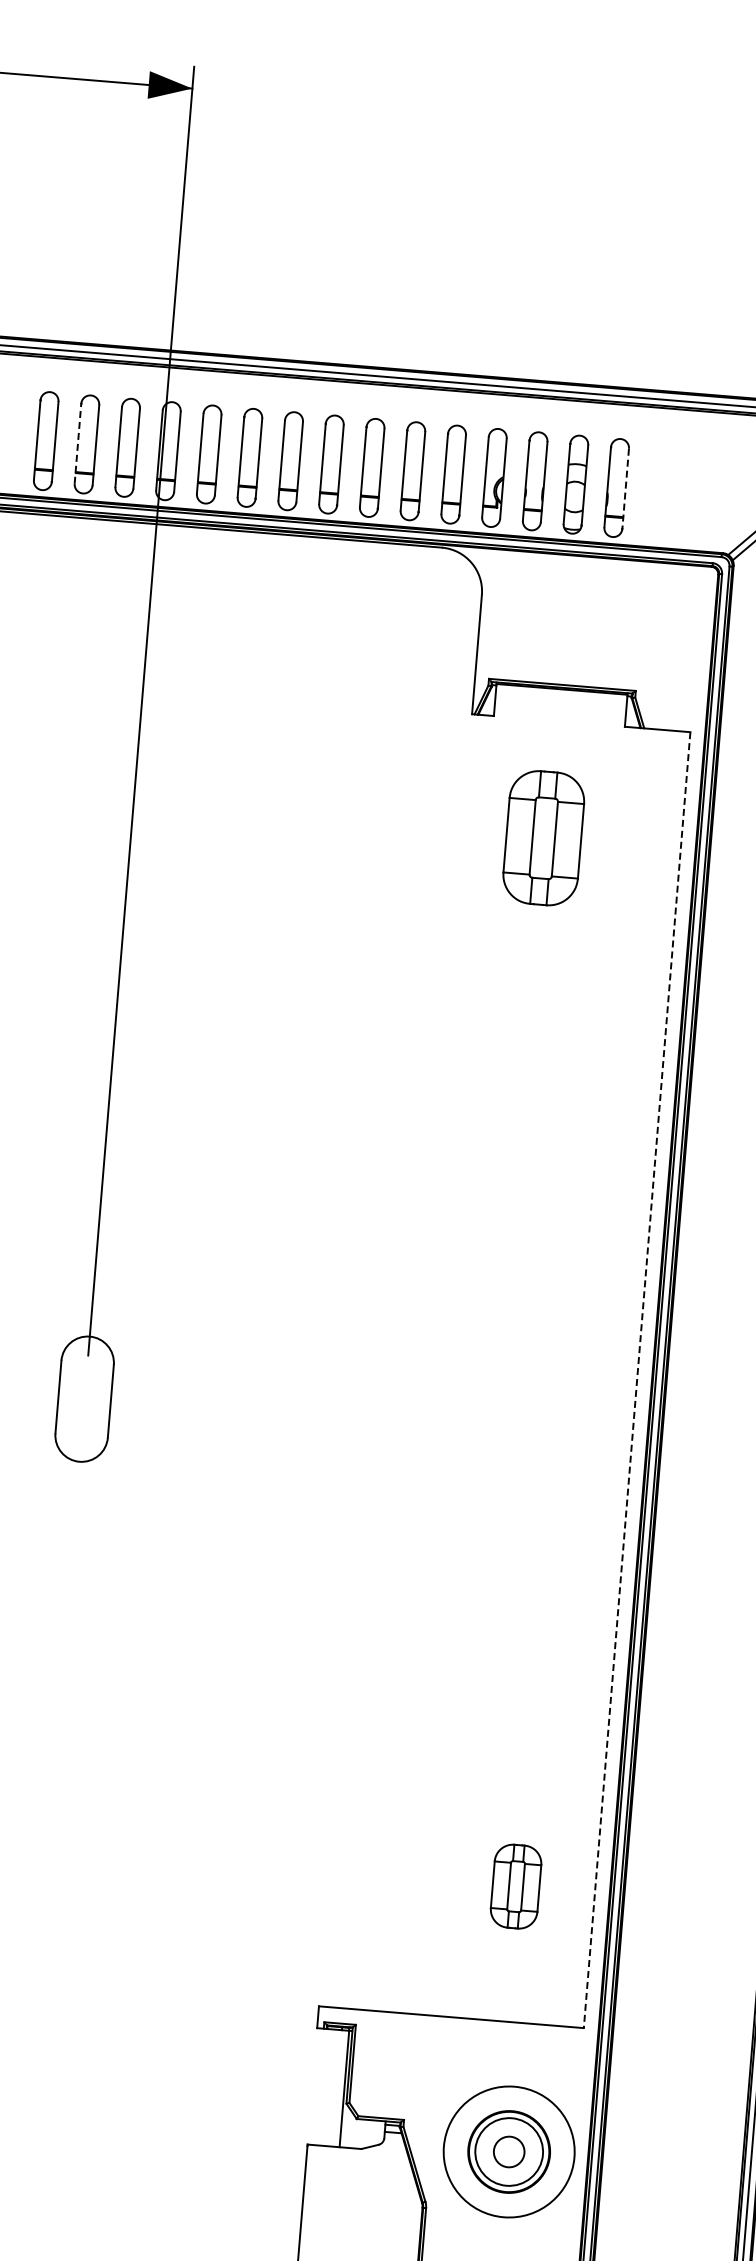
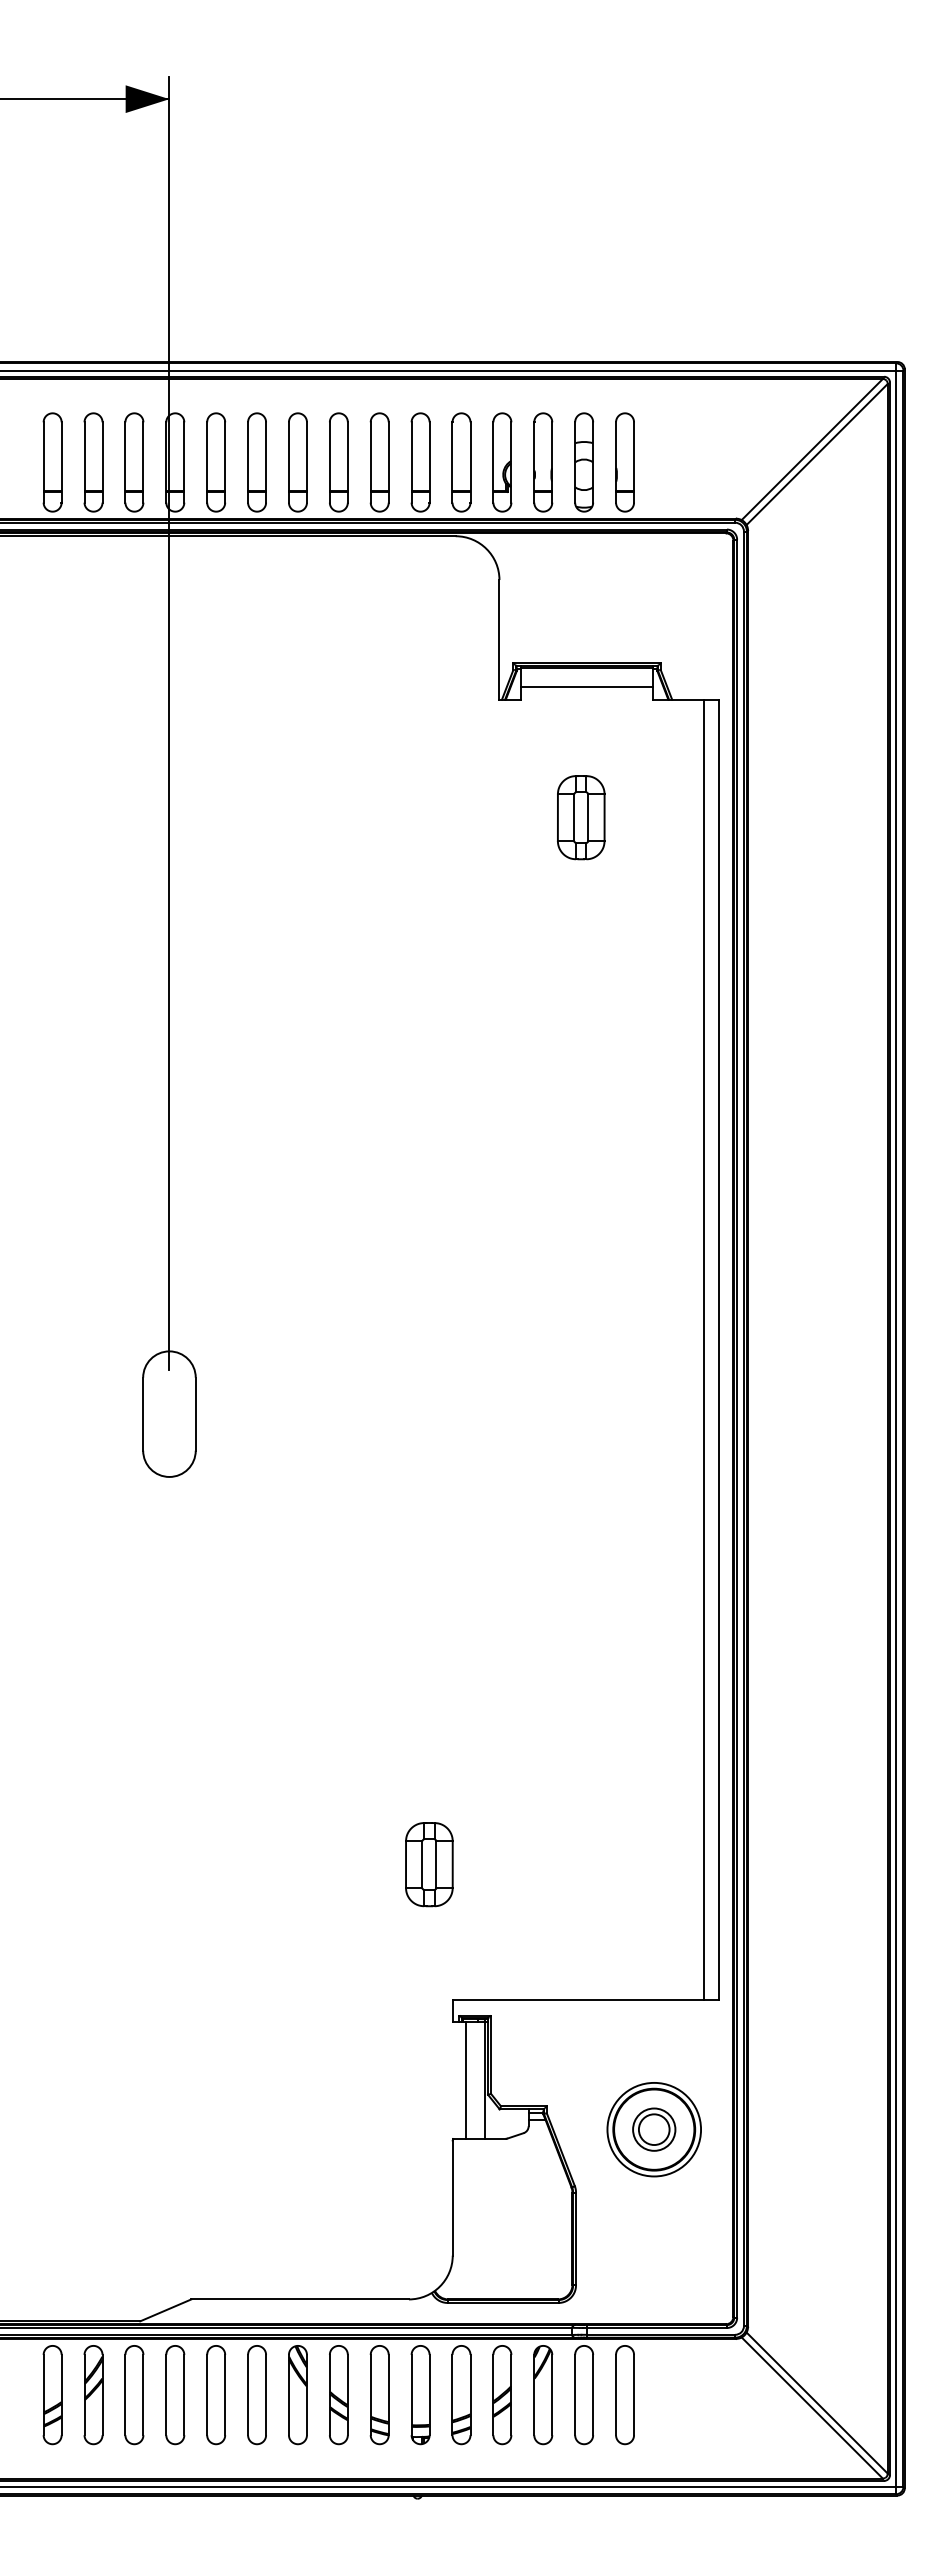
line: (77, 443) -> (84, 462), dashed -> solid
line: (626, 489) -> (634, 463), dashed -> solid
line: (559, 708) -> (586, 686), added
part: (544, 838) -> (581, 817), size x0.62
line: (622, 1378) -> (703, 1349), added
line: (637, 1380) -> (718, 1350), dashed -> solid
part: (516, 1886) -> (429, 1864), moved
line: (325, 2086) -> (465, 2079), added
circle: (509, 2151) -> (654, 2129), size x0.62
circle: (509, 2151) -> (654, 2129), size x0.71

